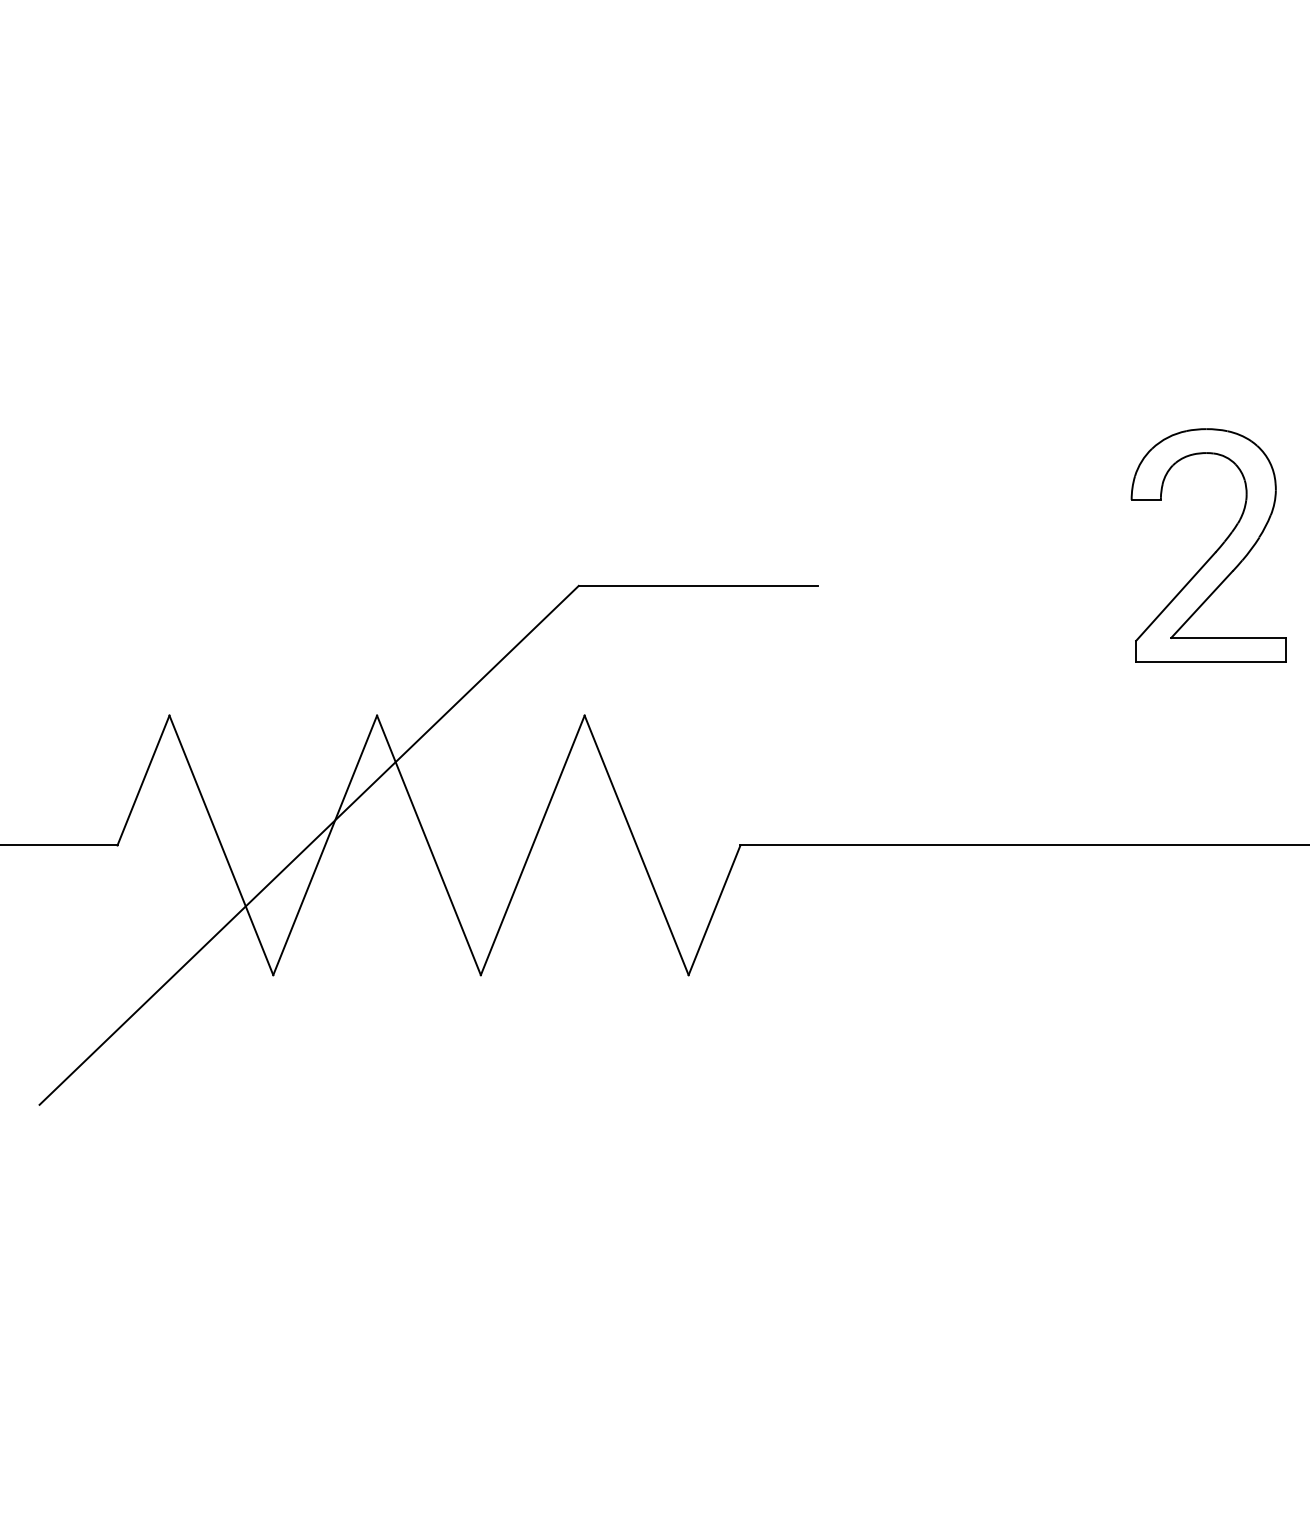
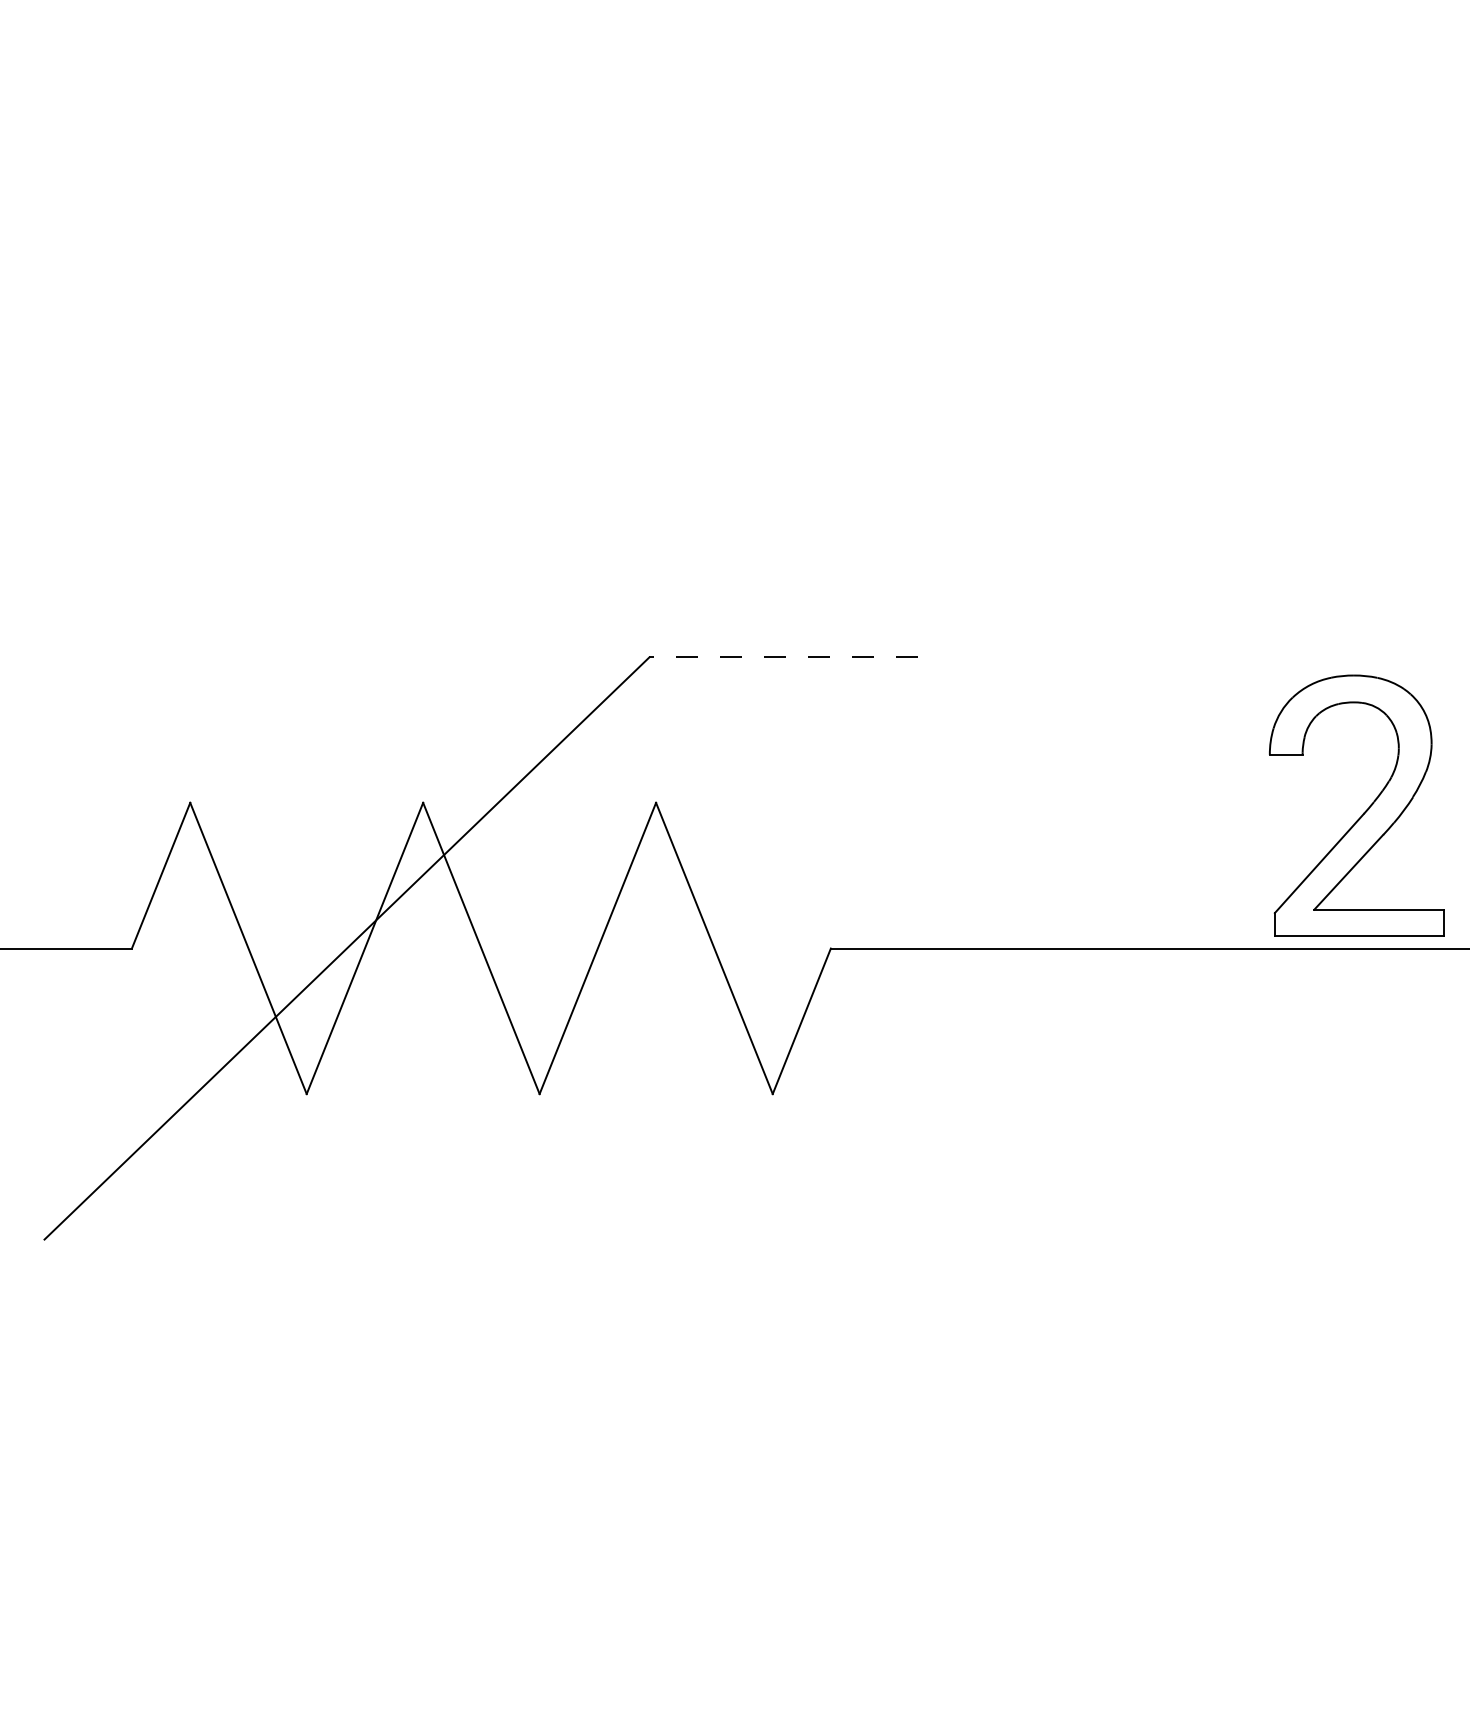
part: (1216, 549) -> (1365, 810), moved
line: (698, 585) -> (783, 656), solid -> dashed

